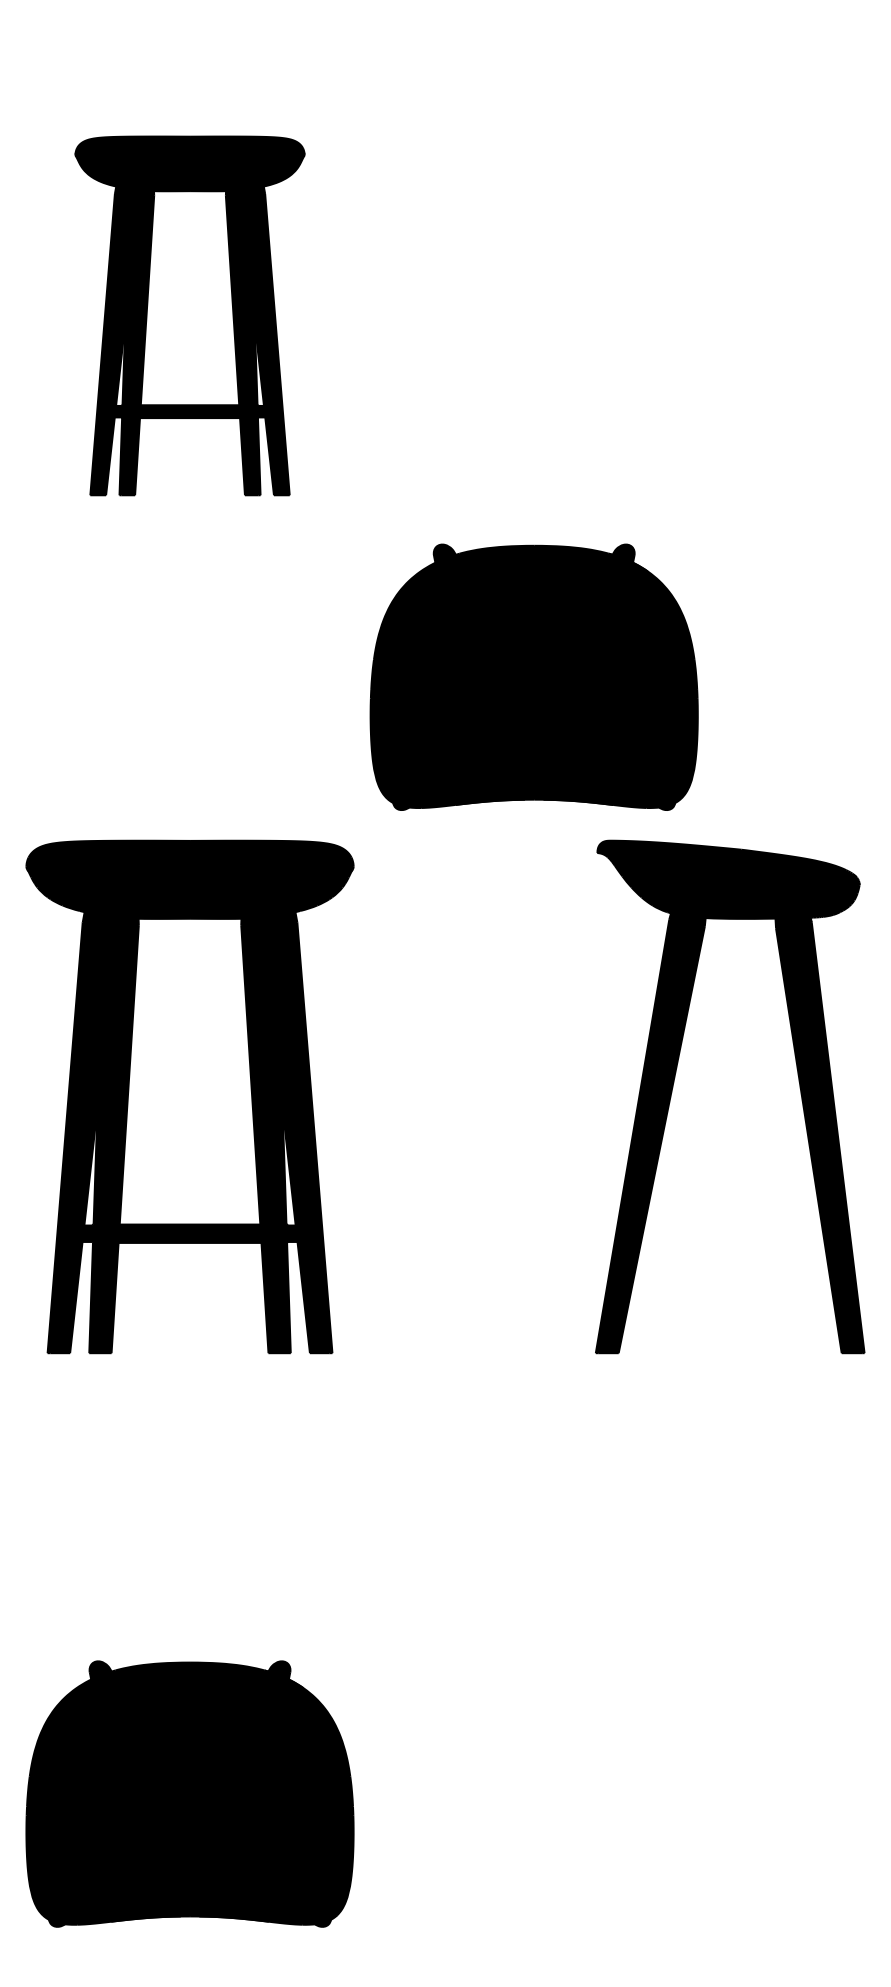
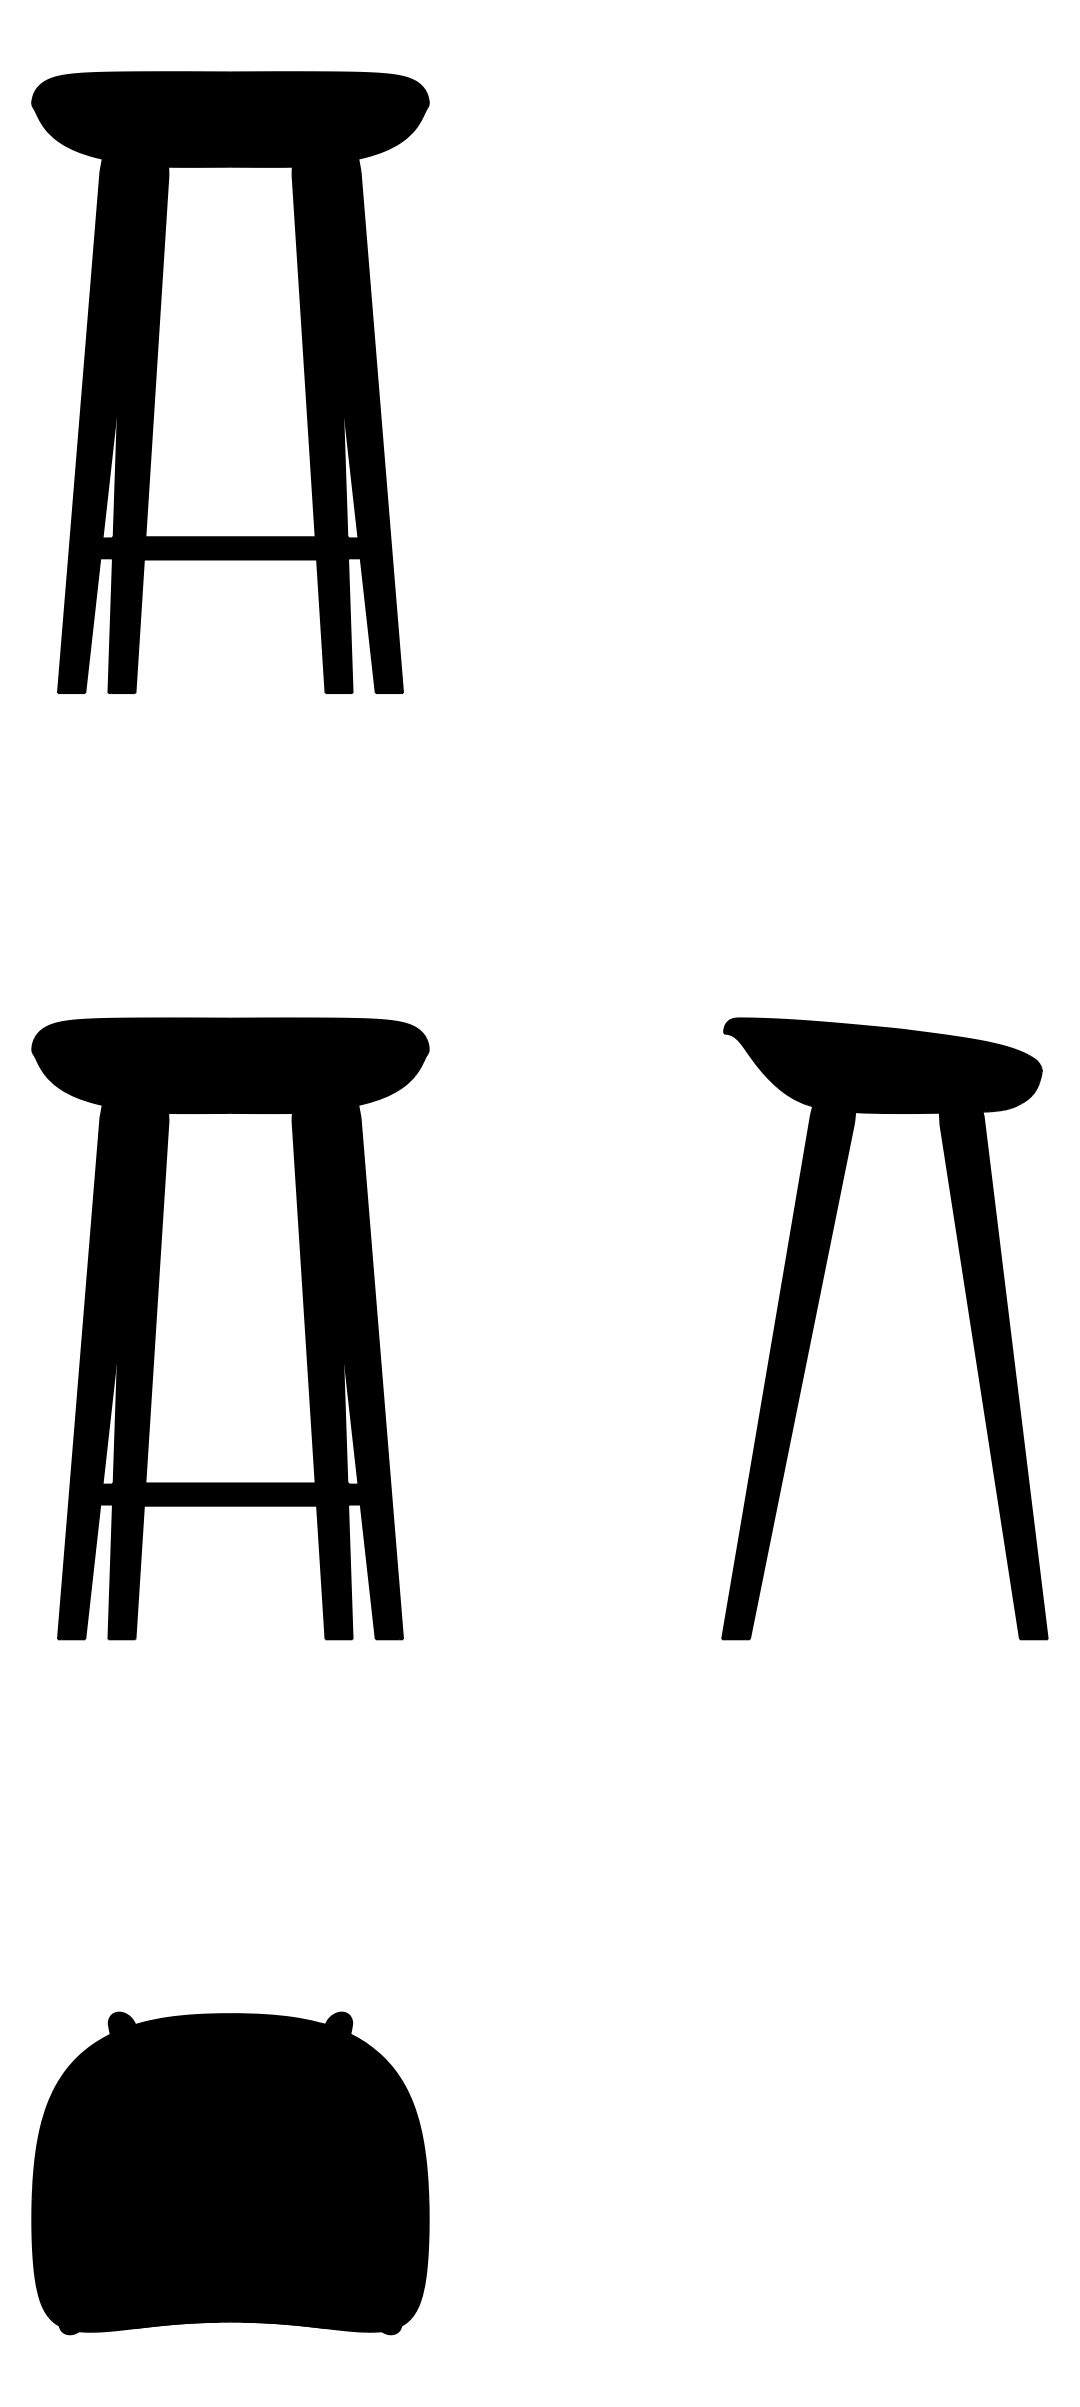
part: (190, 315) -> (230, 382), size x1.43
part: (534, 677) -> (647, 820), removed

